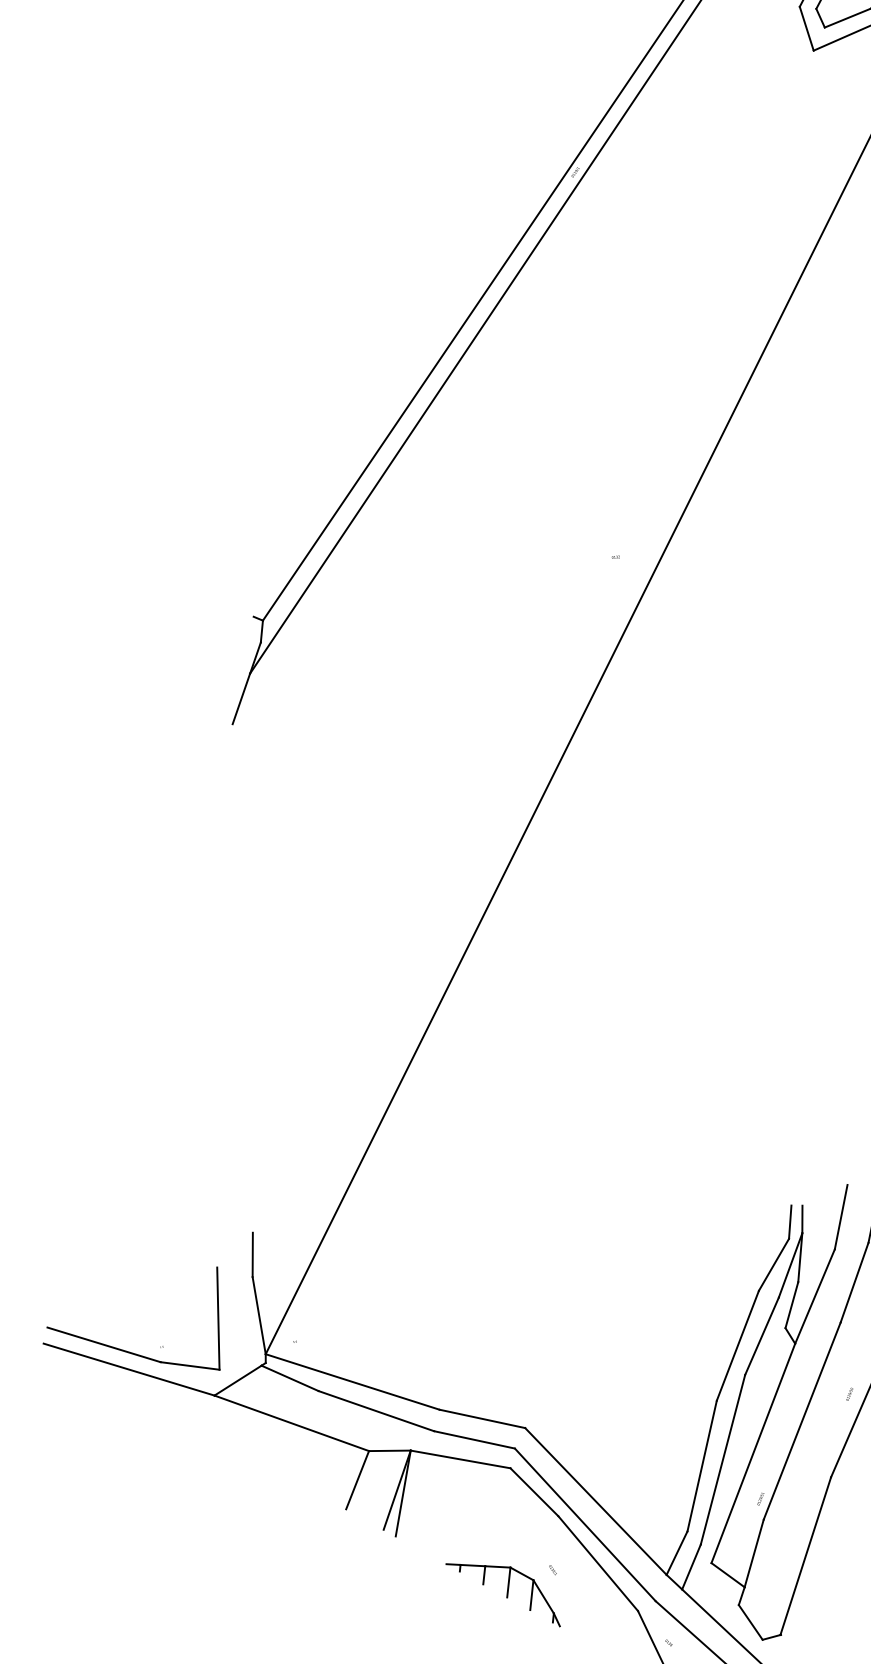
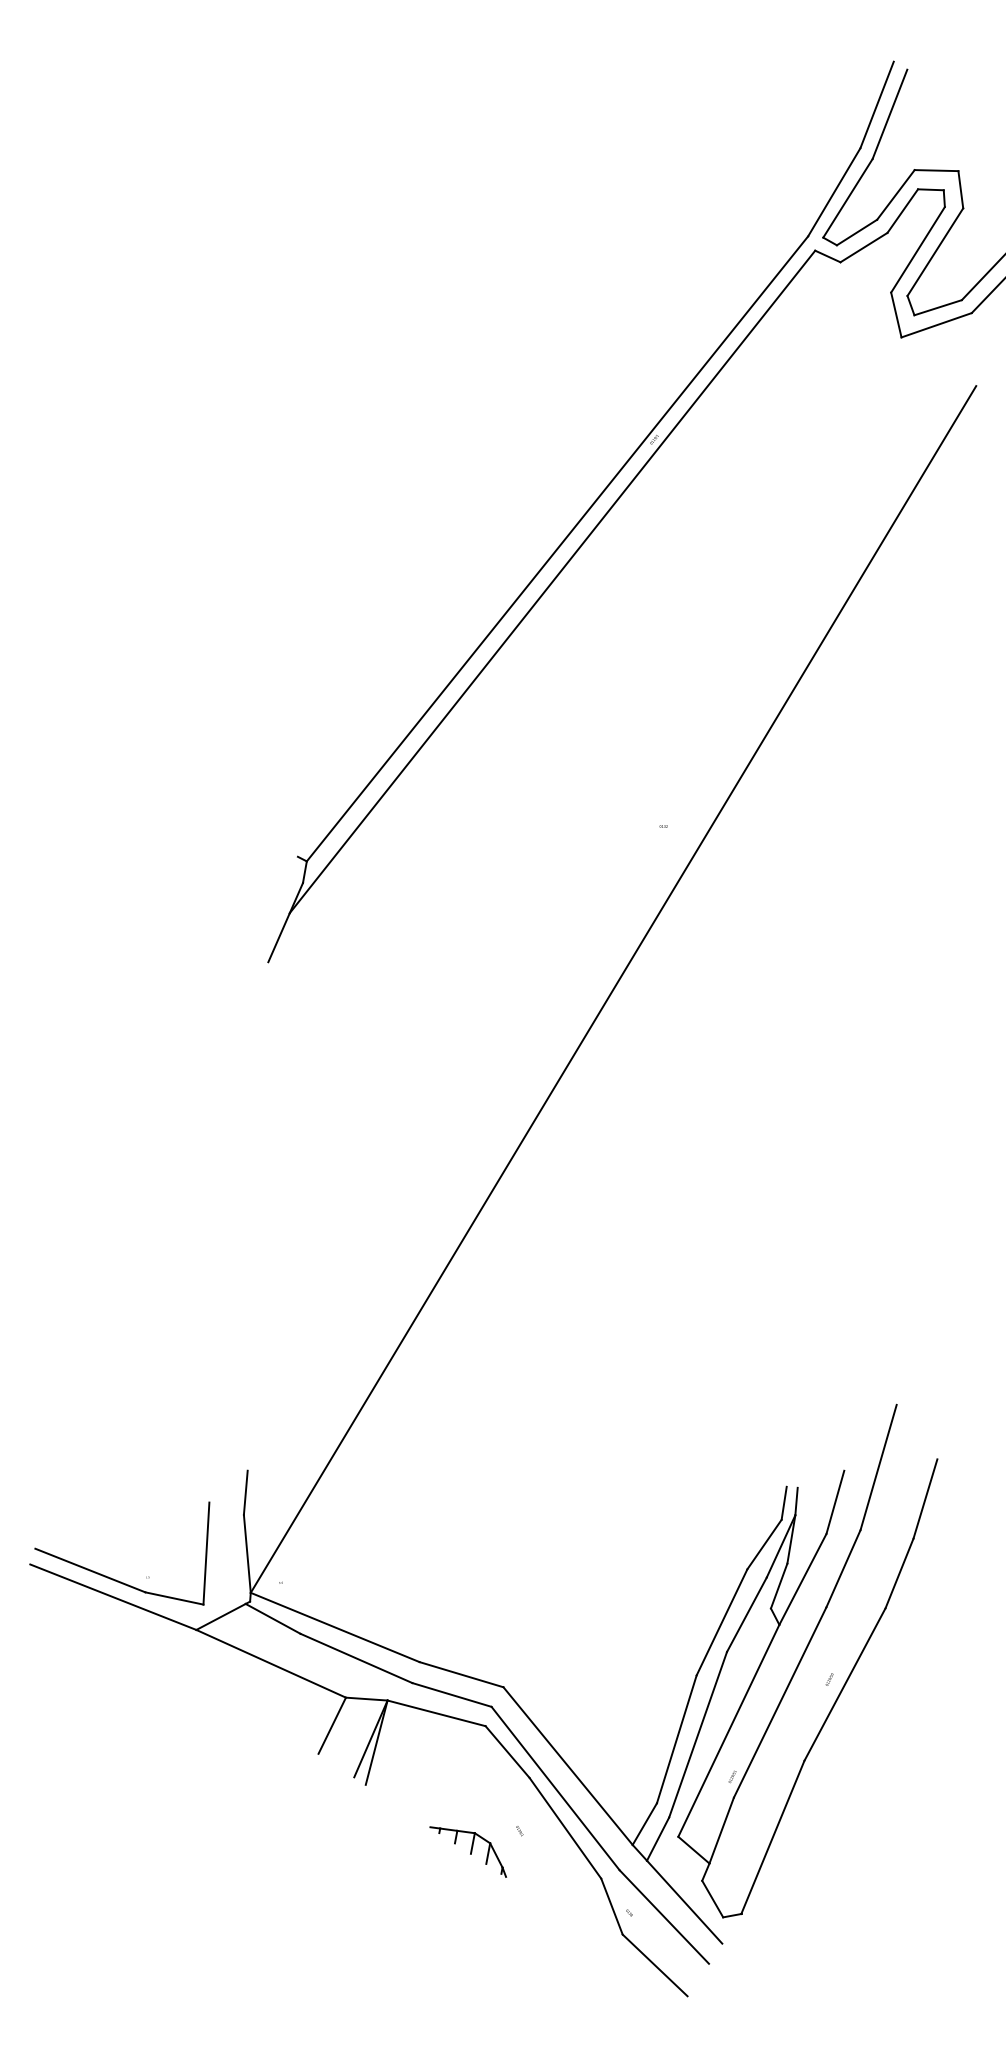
part: (503, 1594) -> (468, 1851), size x0.7

